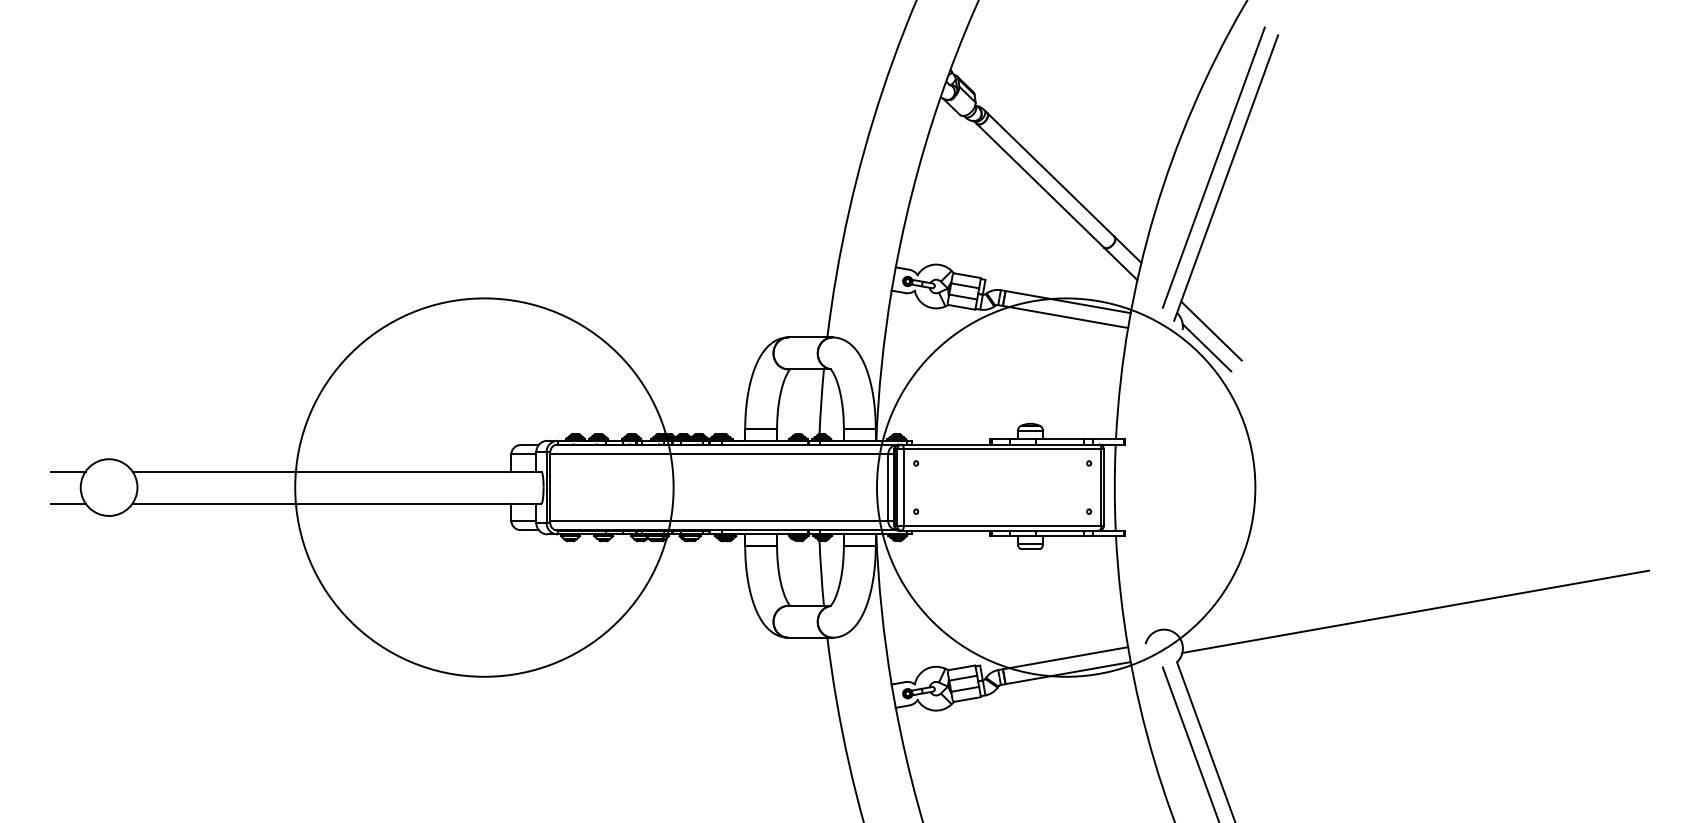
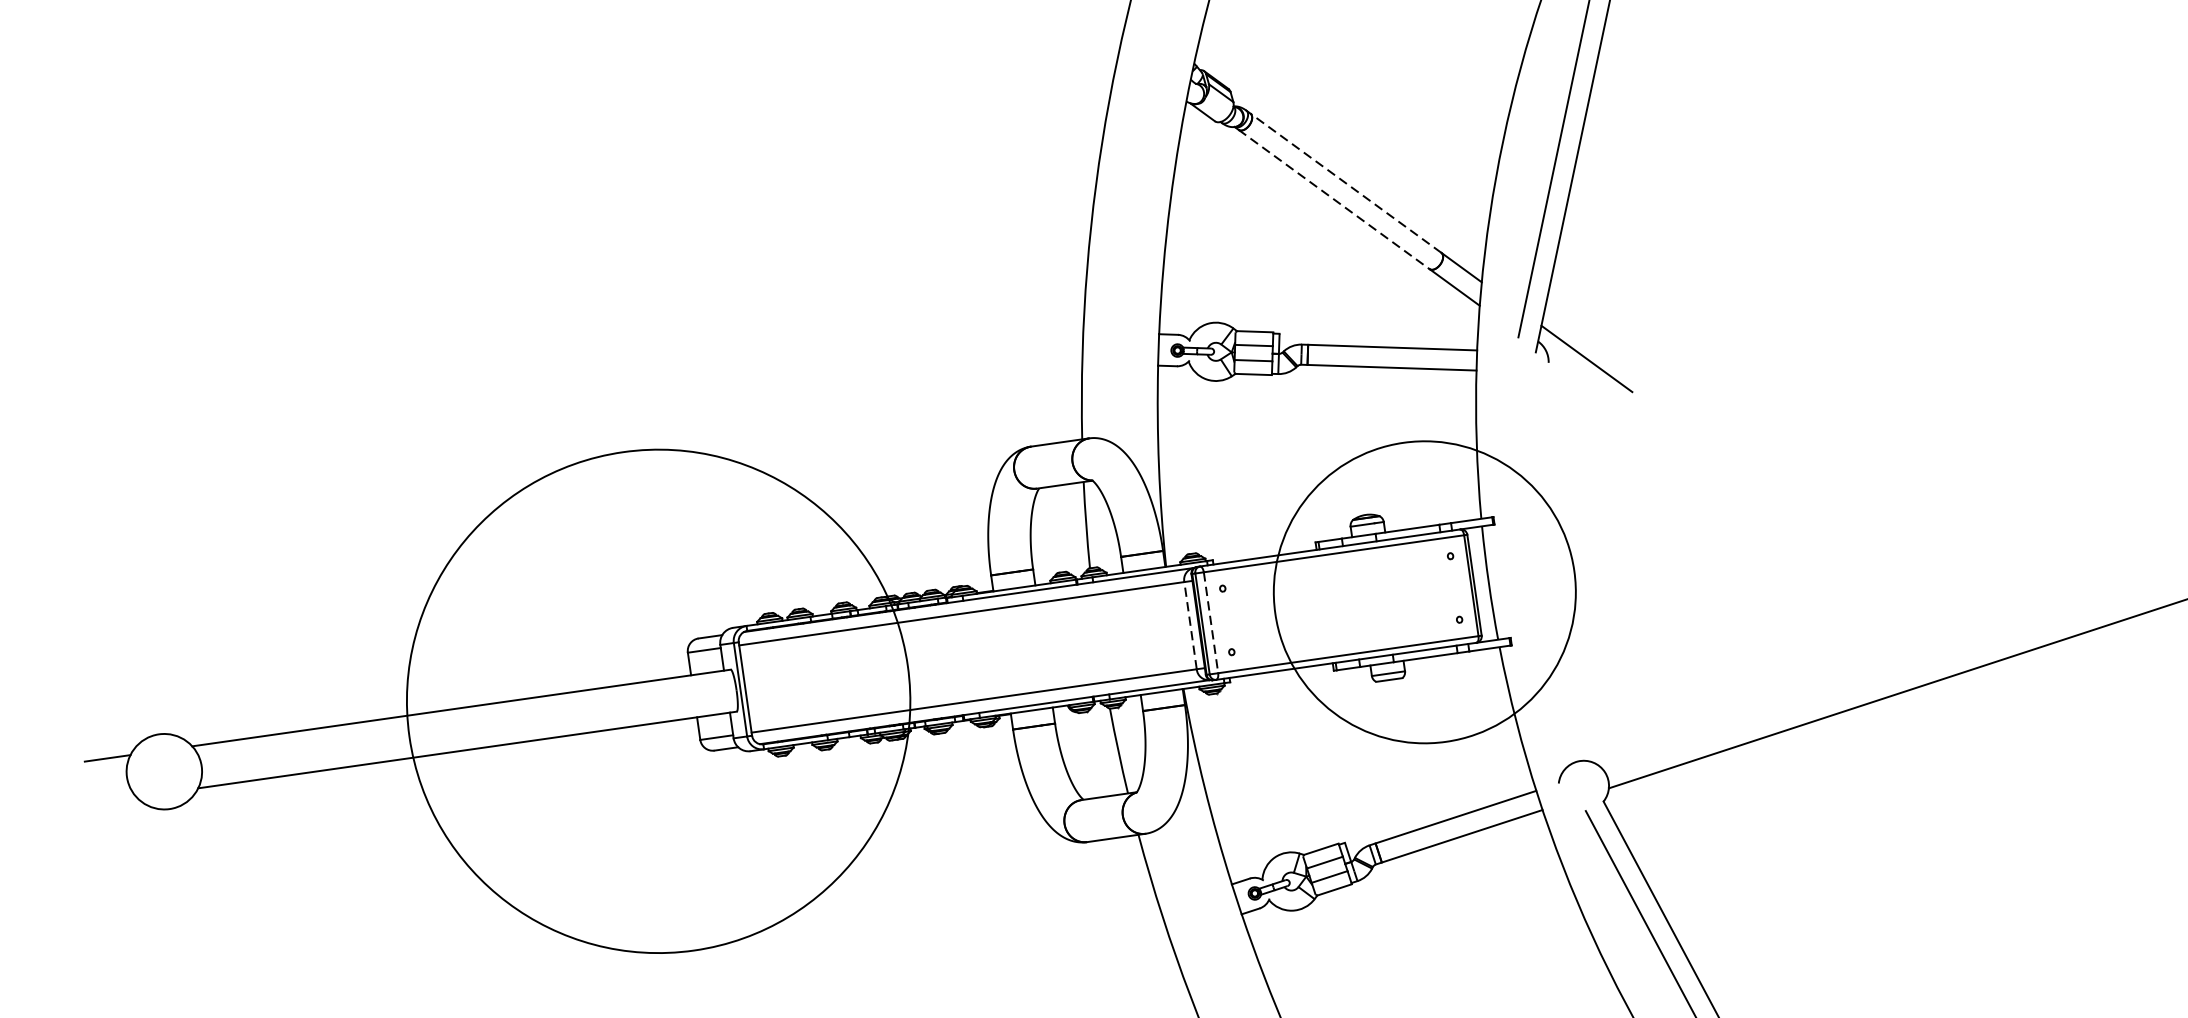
line: (1050, 174) -> (1345, 182), solid -> dashed
line: (1040, 185) -> (1334, 199), solid -> dashed
line: (1206, 347) -> (1583, 381), removed
line: (888, 487) -> (1190, 625), solid -> dashed
circle: (1065, 487) -> (1423, 592), size x0.6
line: (903, 488) -> (1210, 623), solid -> dashed
line: (67, 503) -> (112, 800), removed

